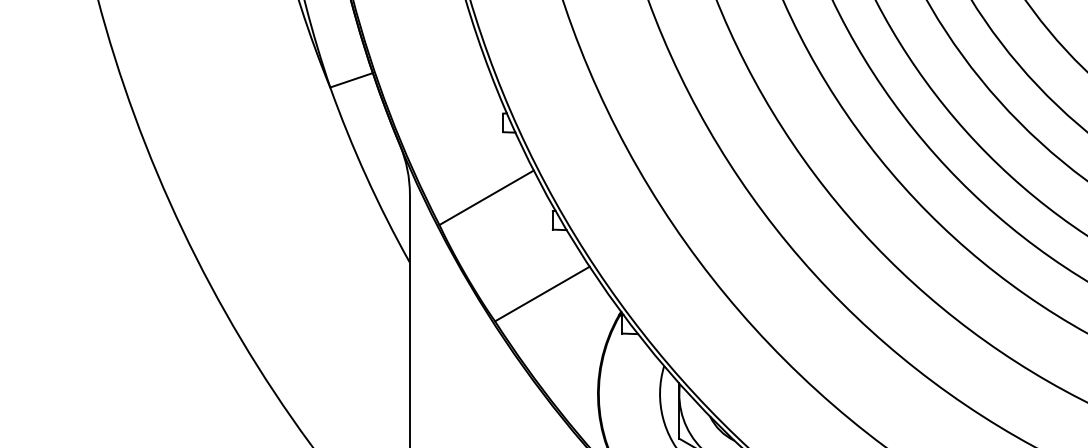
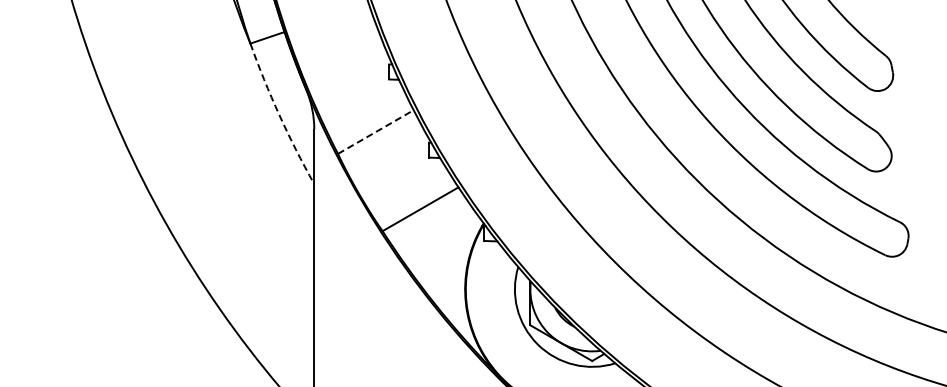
arc: (366, 177) -> (279, 115), solid -> dashed
line: (486, 198) -> (375, 132), solid -> dashed

